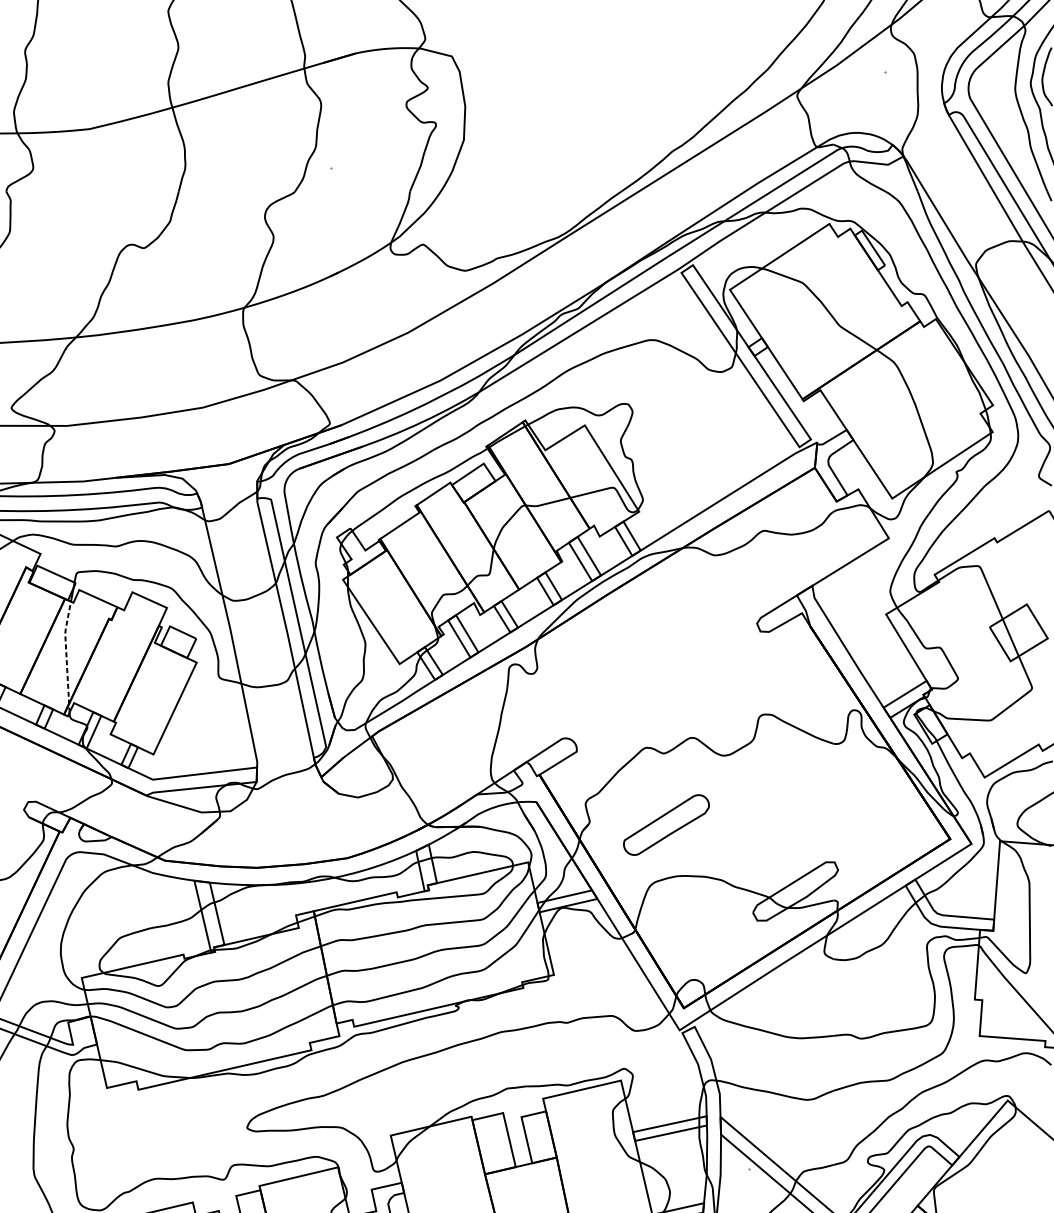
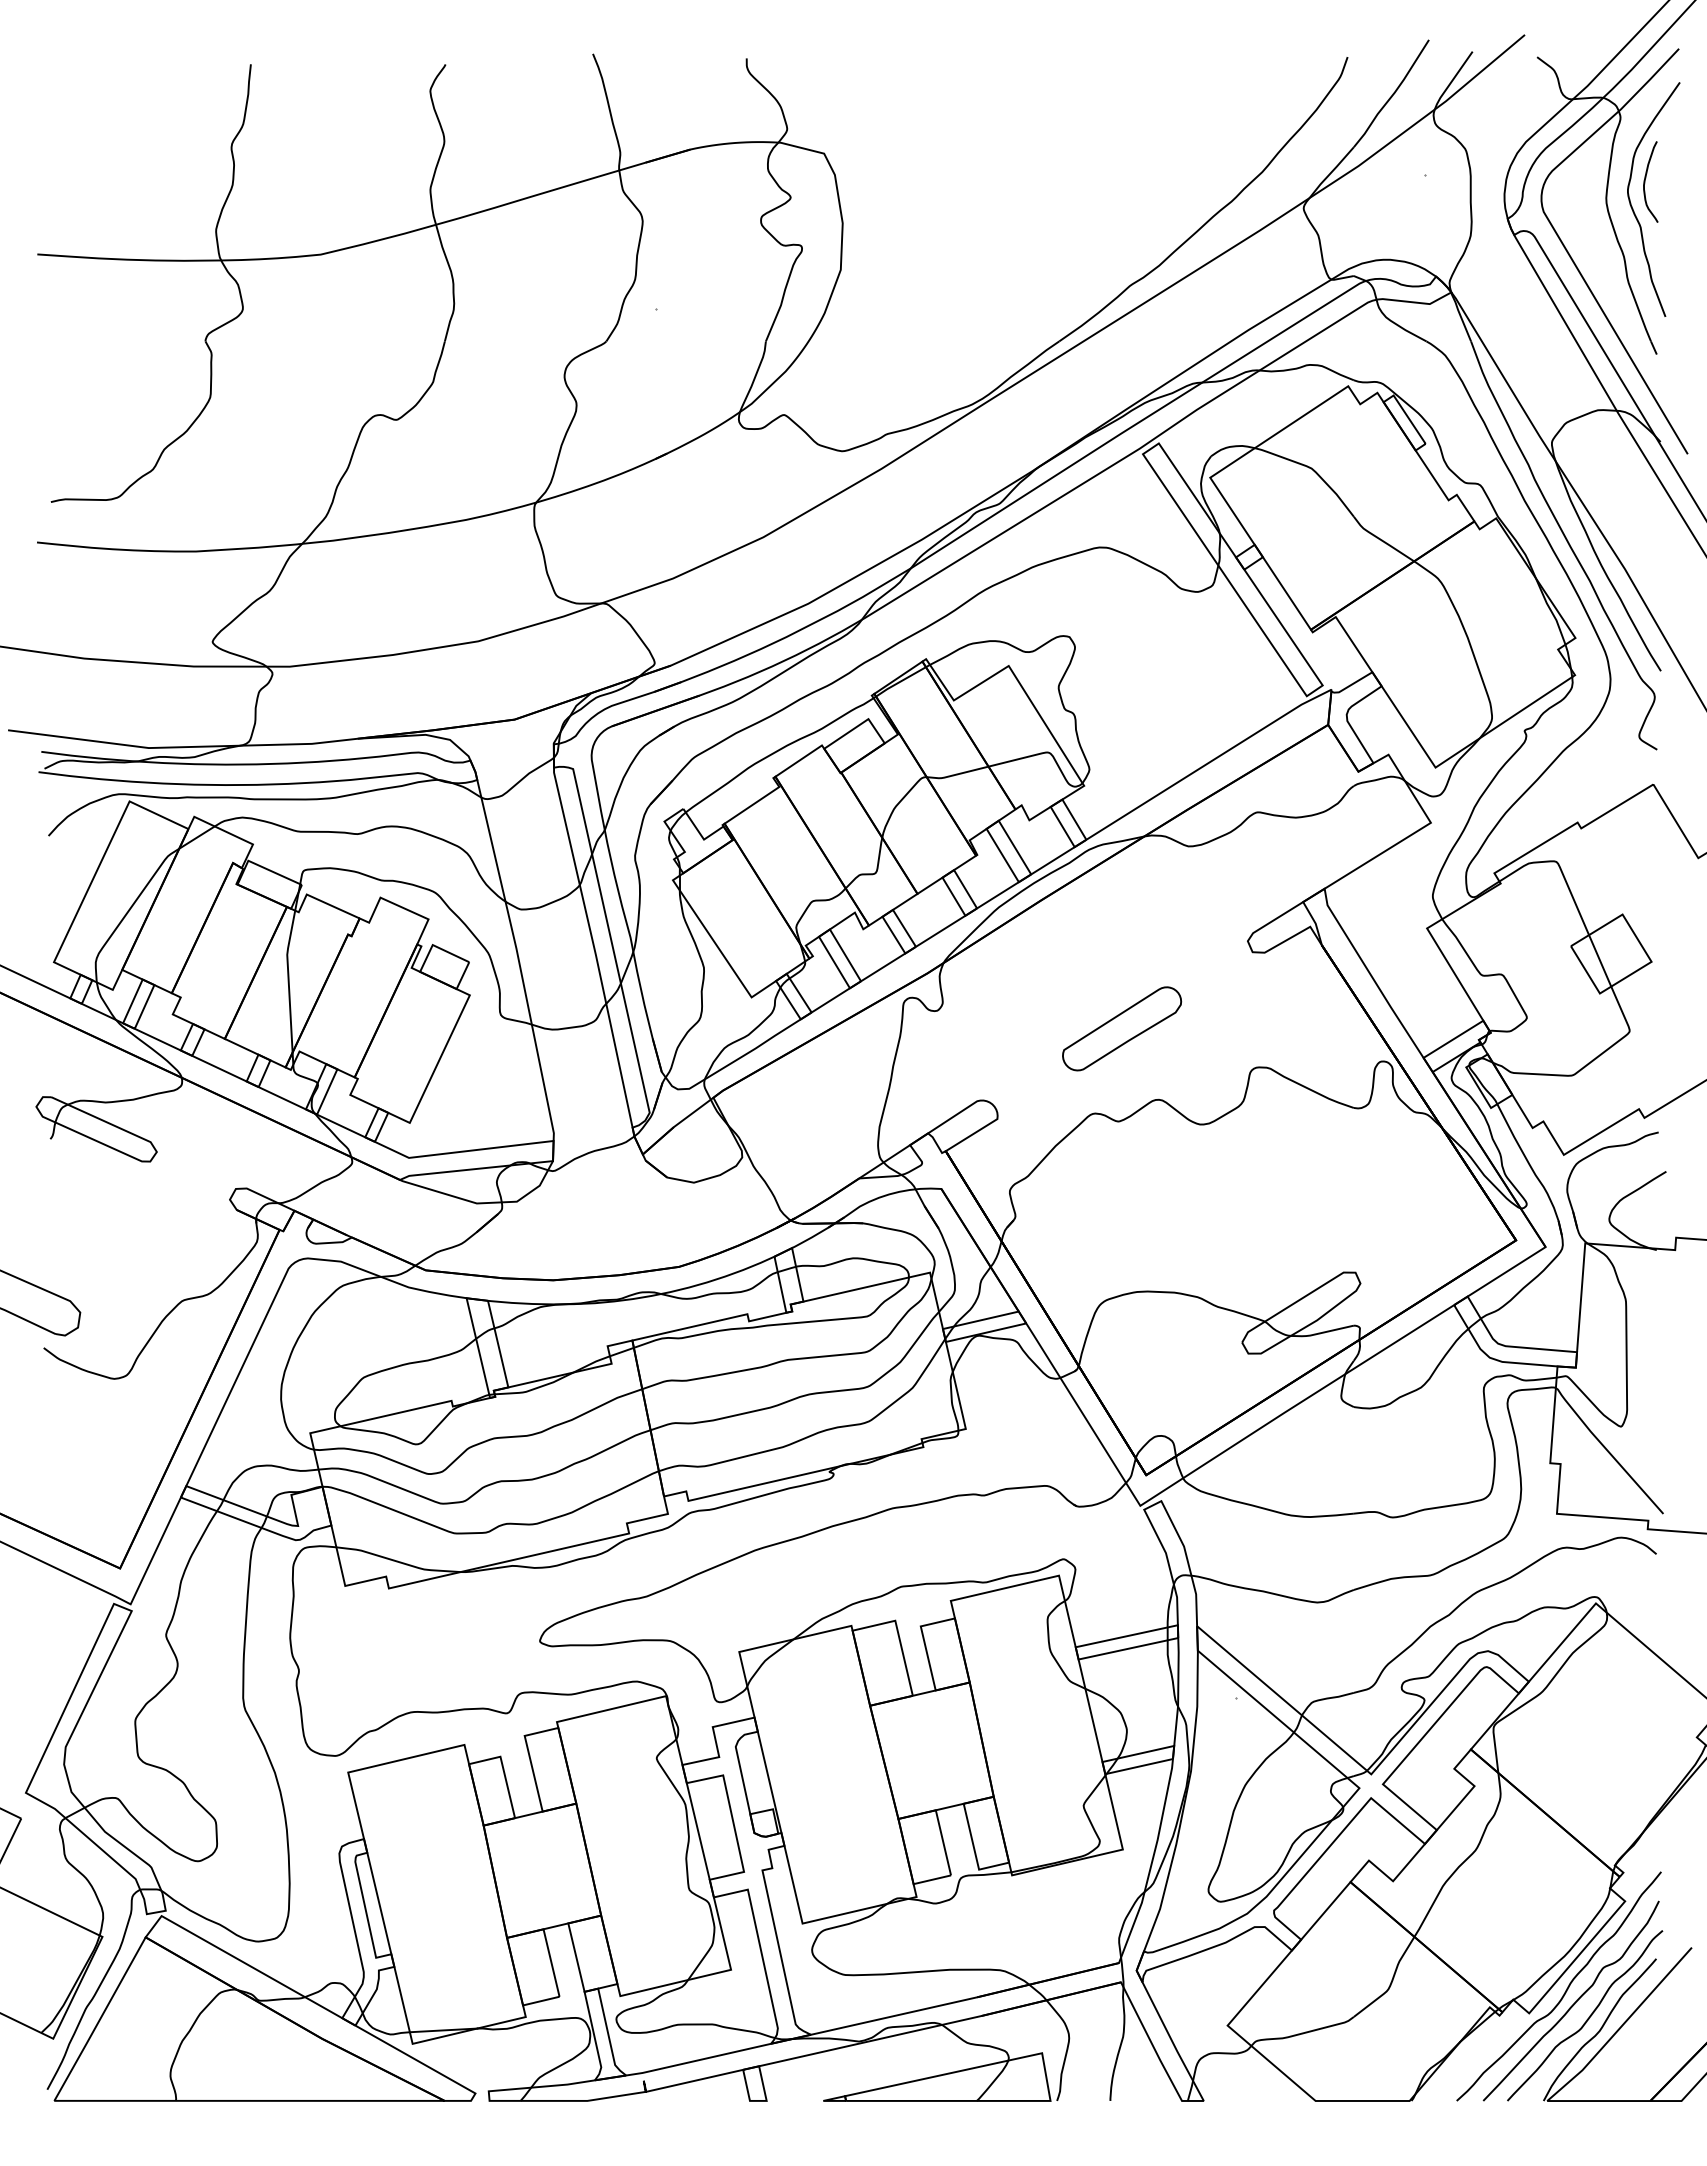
line: (66, 655) -> (288, 985), dashed -> solid
part: (666, 824) -> (1122, 1028), moved

